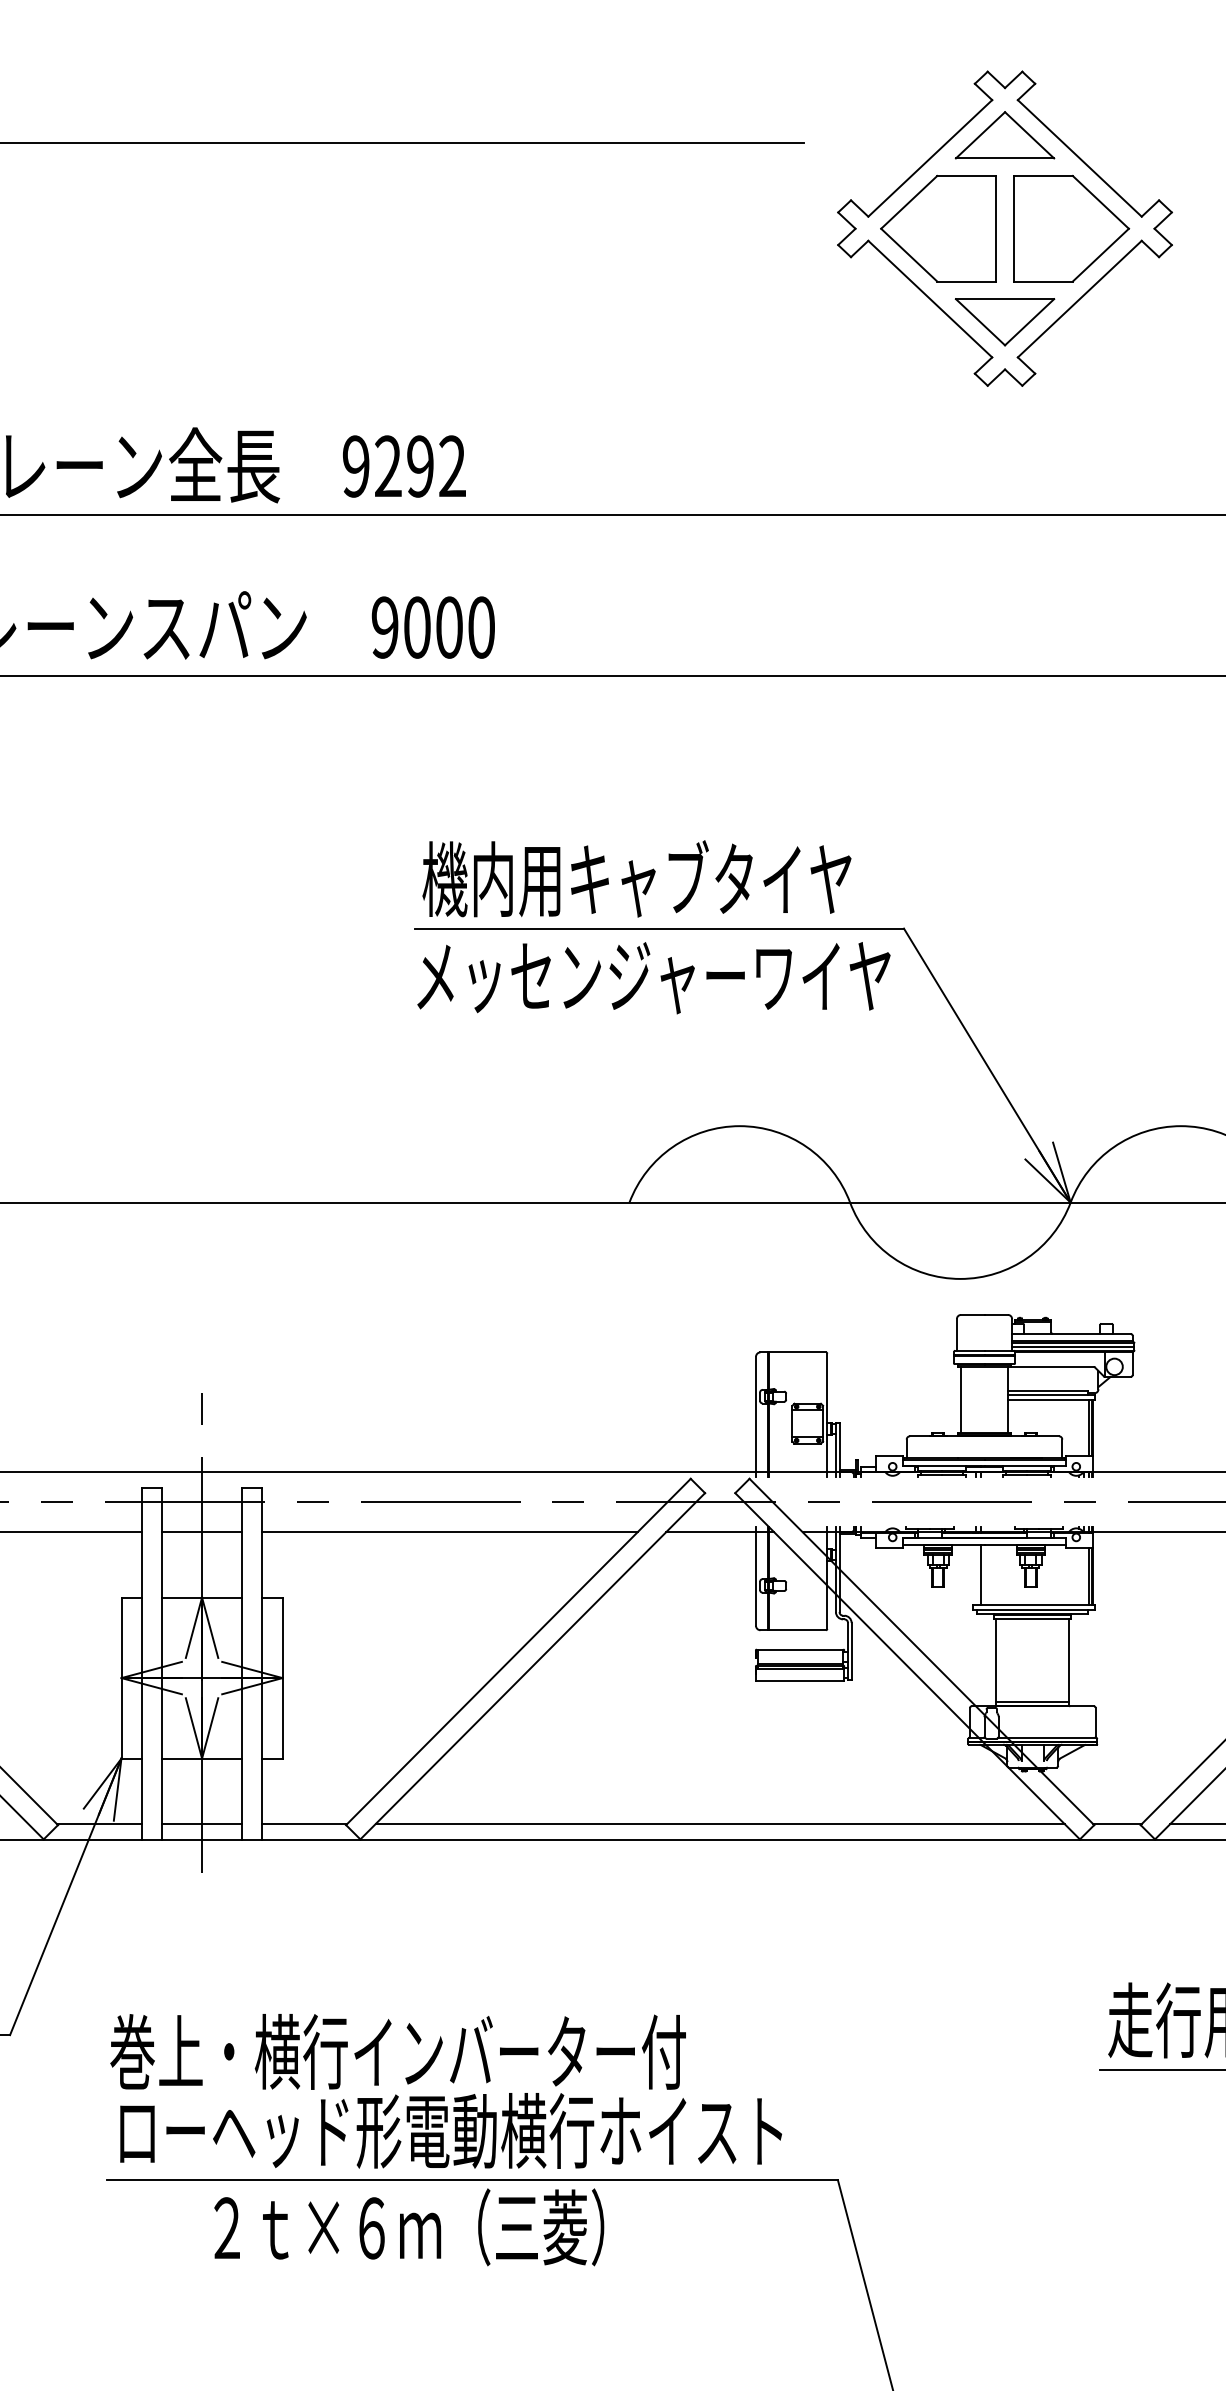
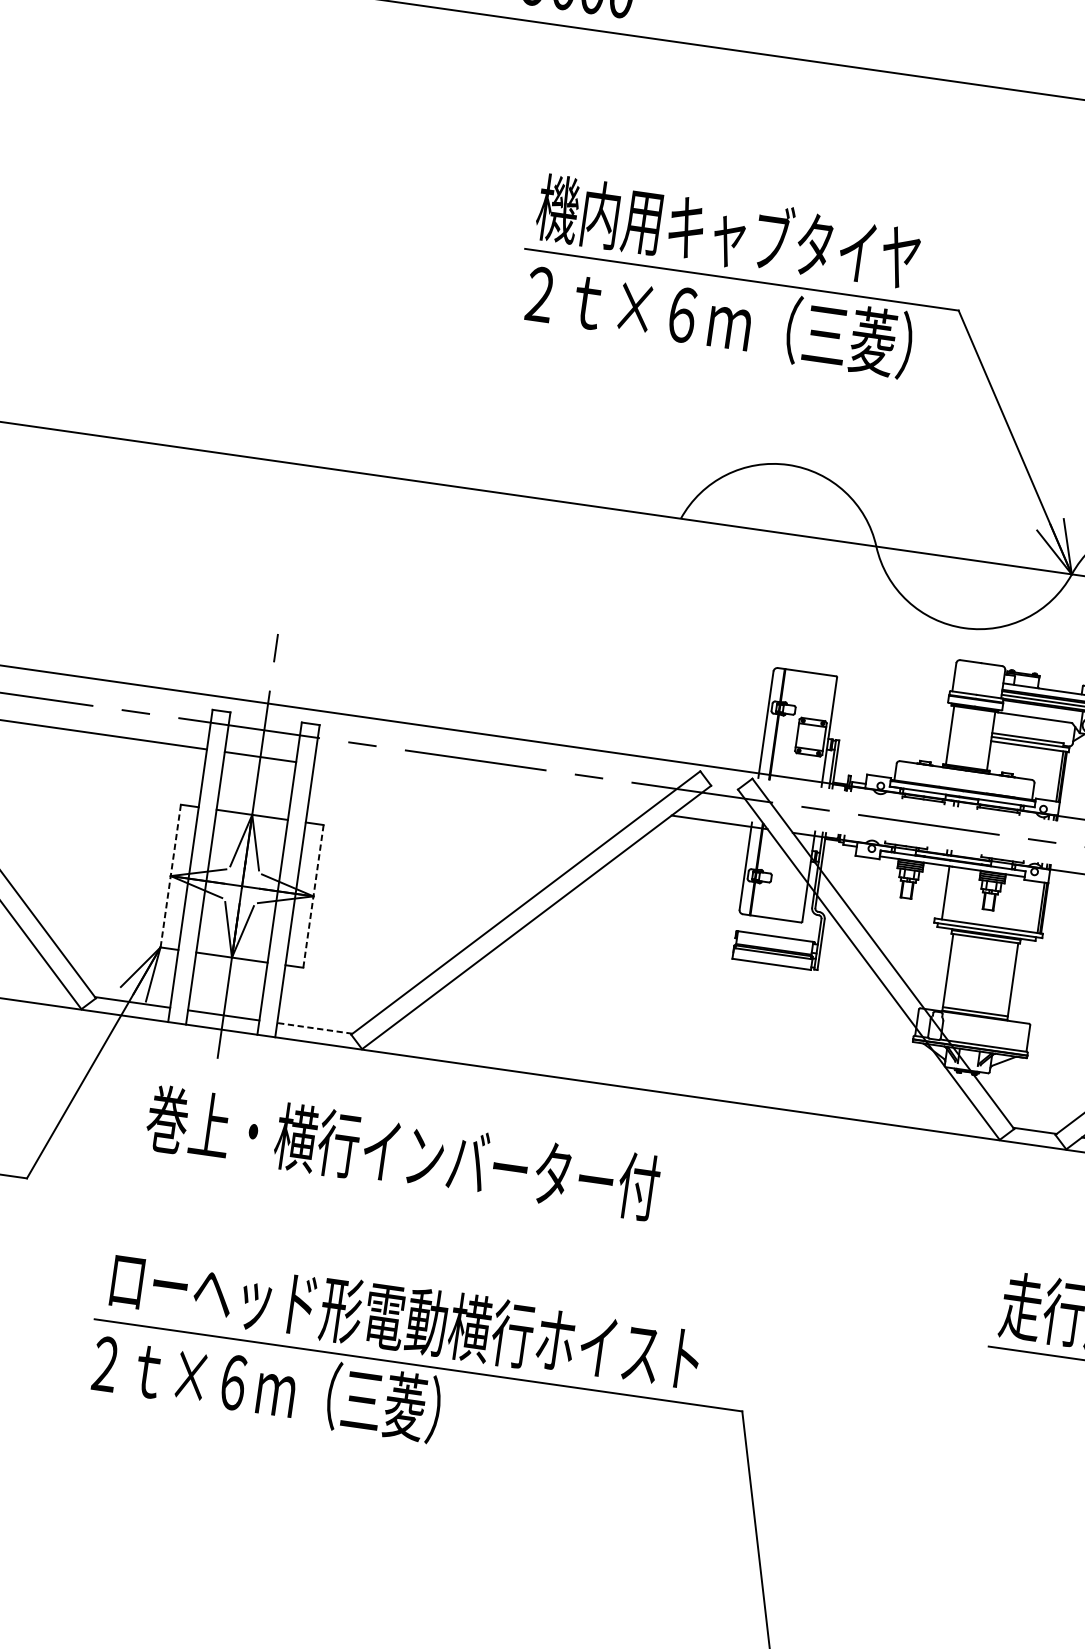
text: (653, 975) -> (730, 320), メッセンジャーワイヤ -> ２ｔ×６ｍ（三菱）
line: (449, 1532) -> (479, 788), removed
line: (121, 1678) -> (170, 876), solid -> dashed
line: (282, 1678) -> (313, 896), solid -> dashed
line: (304, 1823) -> (314, 1028), solid -> dashed
line: (719, 1823) -> (682, 1080), removed
text: (397, 2051) -> (402, 1152), moved
text: (409, 2227) -> (267, 1386), moved

